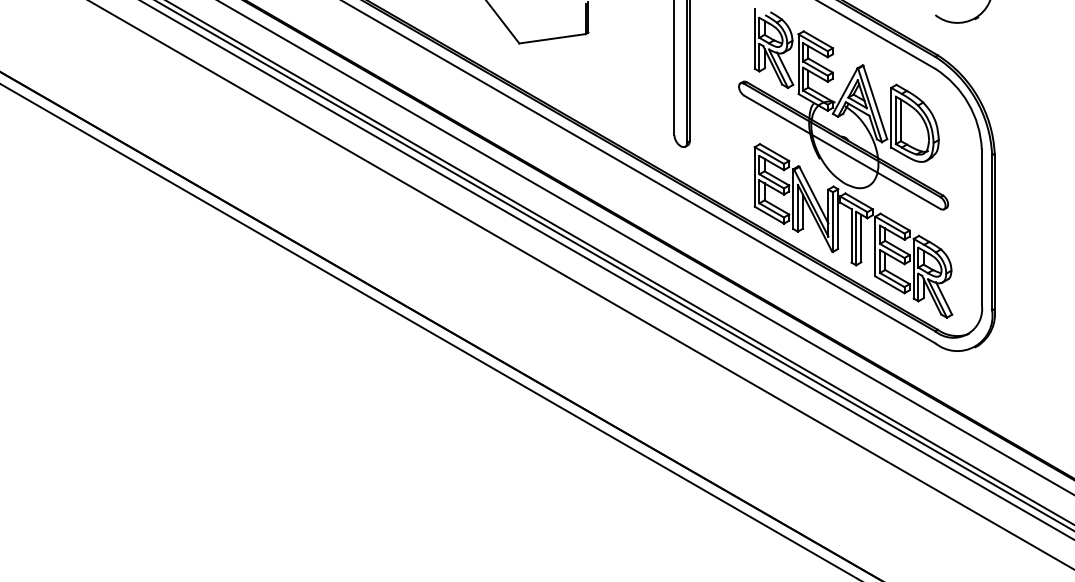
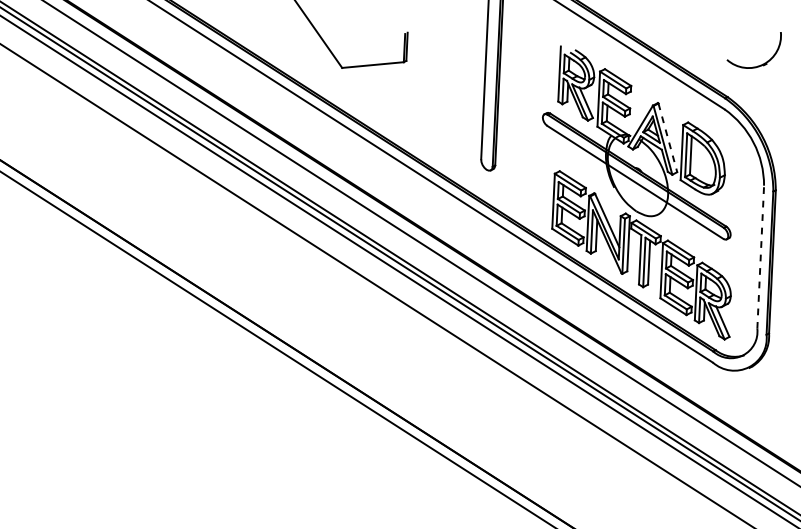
line: (875, 102) -> (668, 137), solid -> dashed
line: (981, 226) -> (760, 256), solid -> dashed

